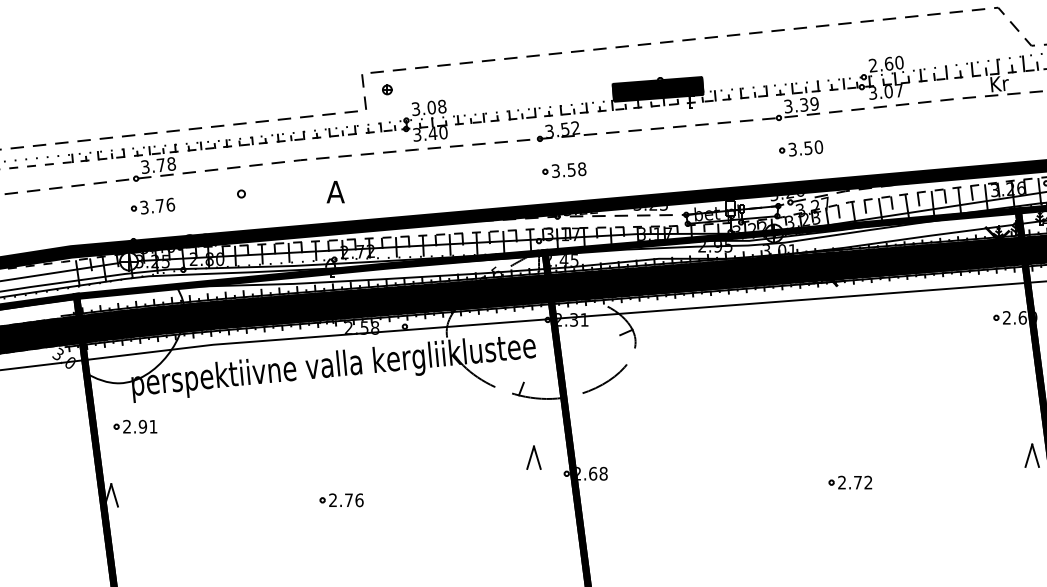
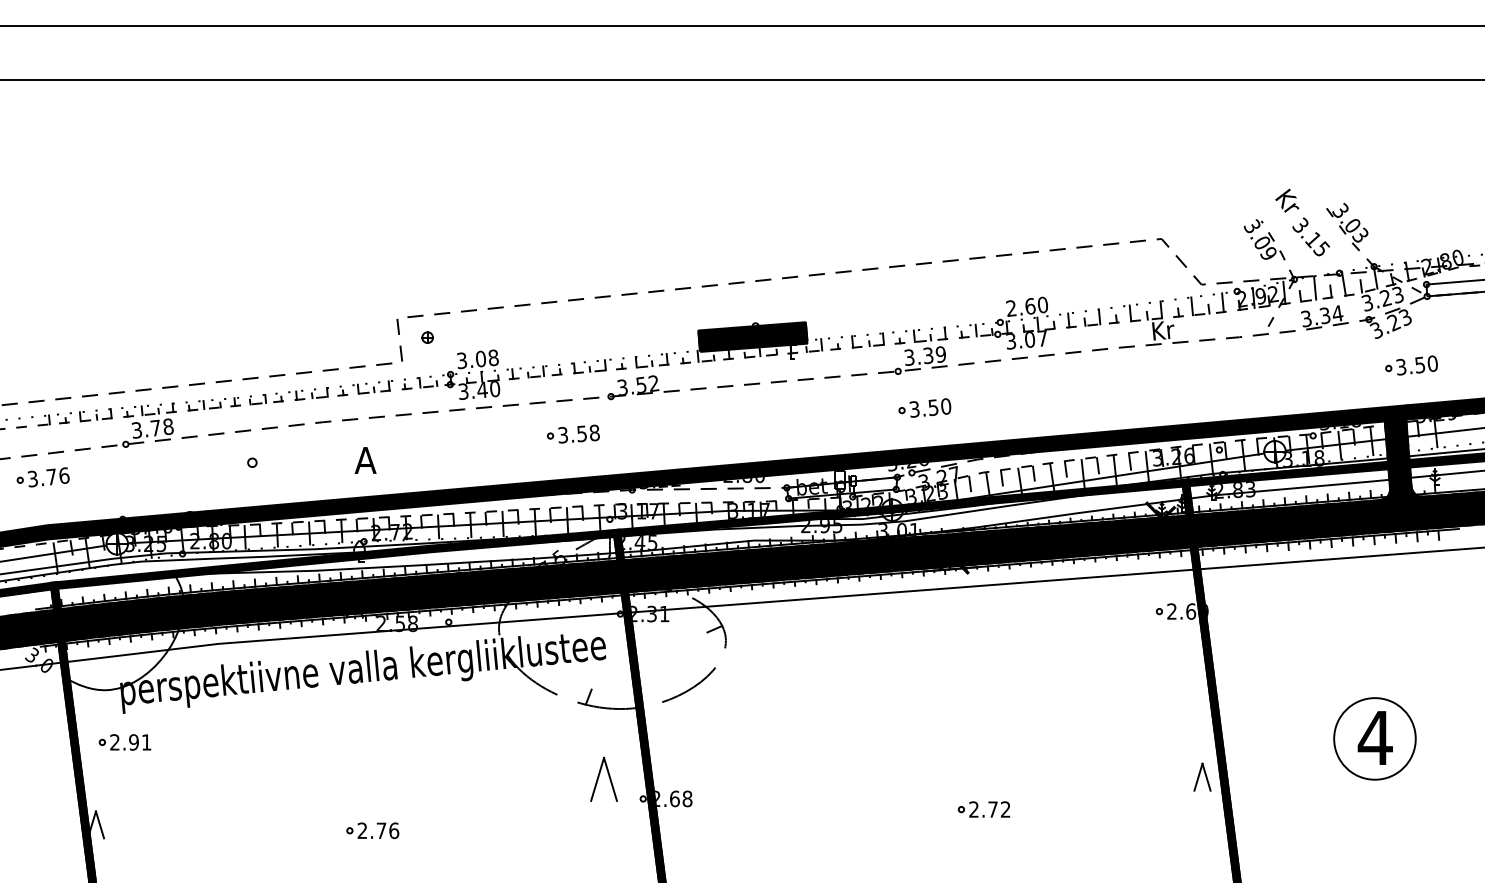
part: (564, 169) -> (573, 433), moved
part: (152, 206) -> (42, 477), moved
text: (650, 208) -> (743, 480), 3.23 -> 2.80
part: (533, 457) -> (603, 779), size x1.6

